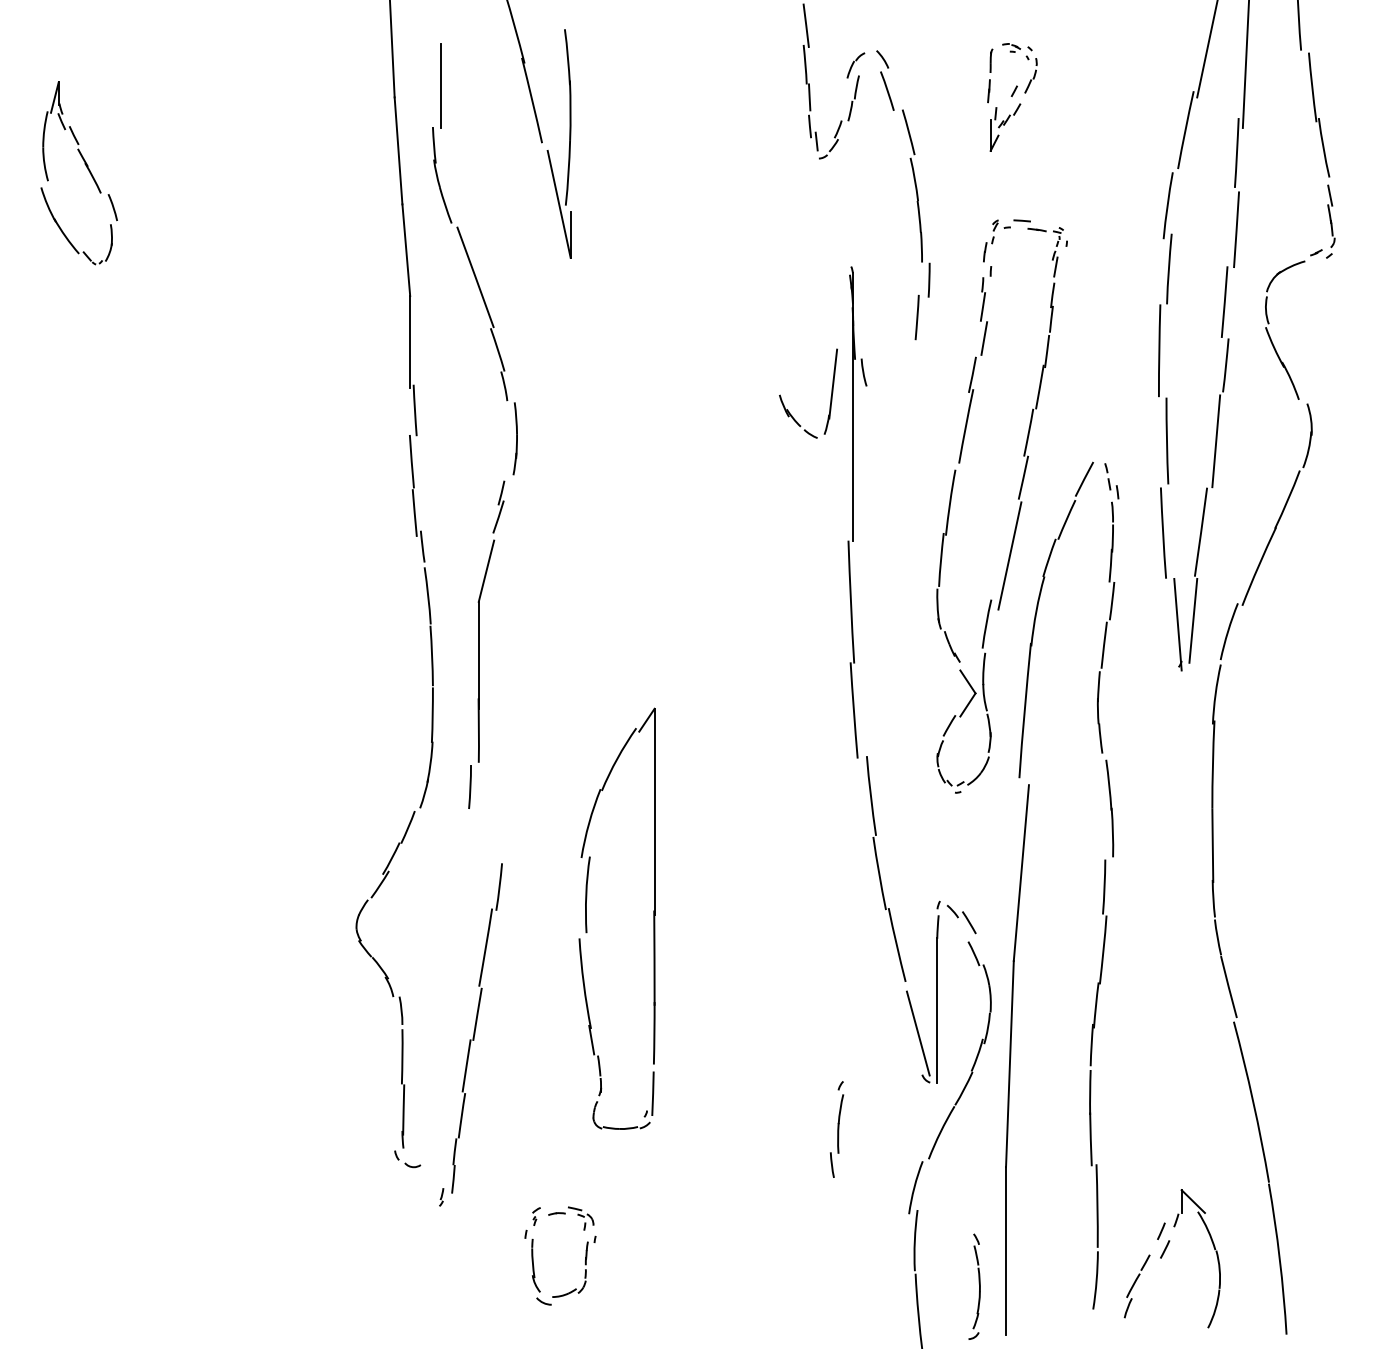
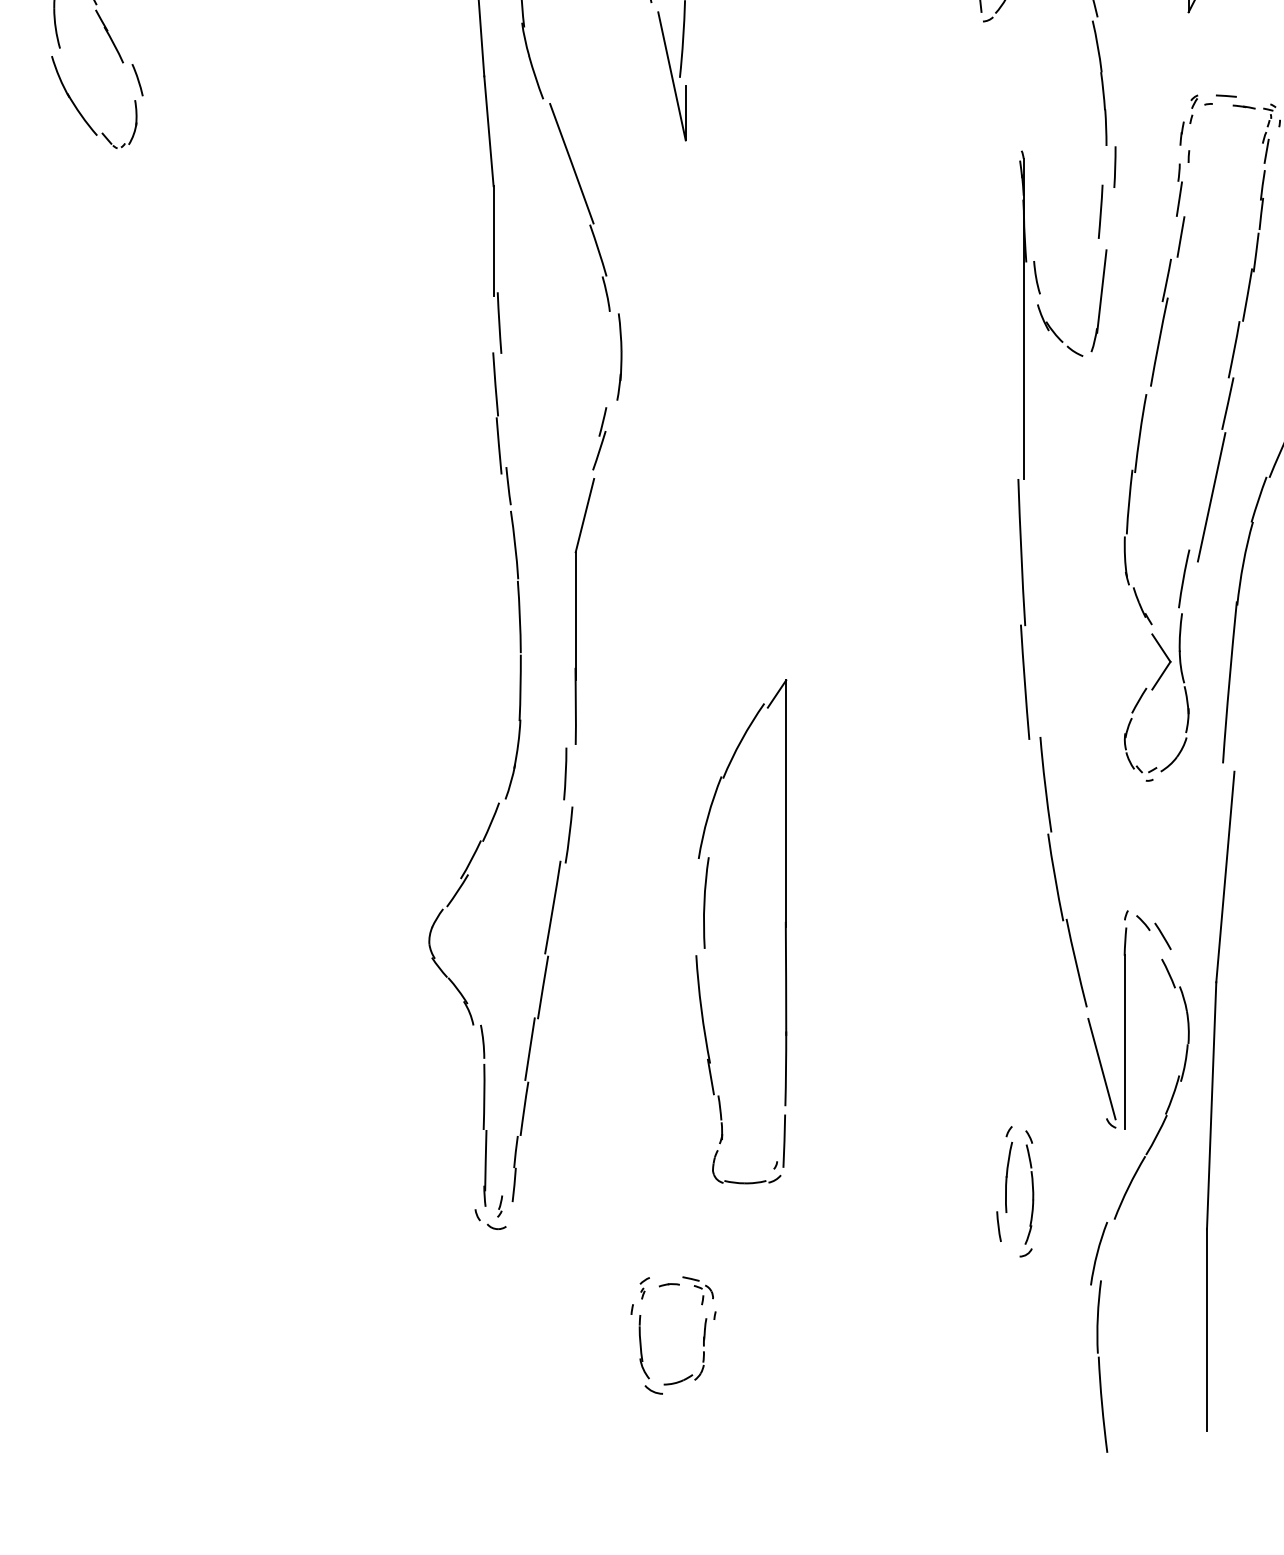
part: (830, 396) -> (1098, 306), moved
part: (470, 1034) -> (534, 1011), moved
part: (974, 1286) -> (1026, 1193), moved

